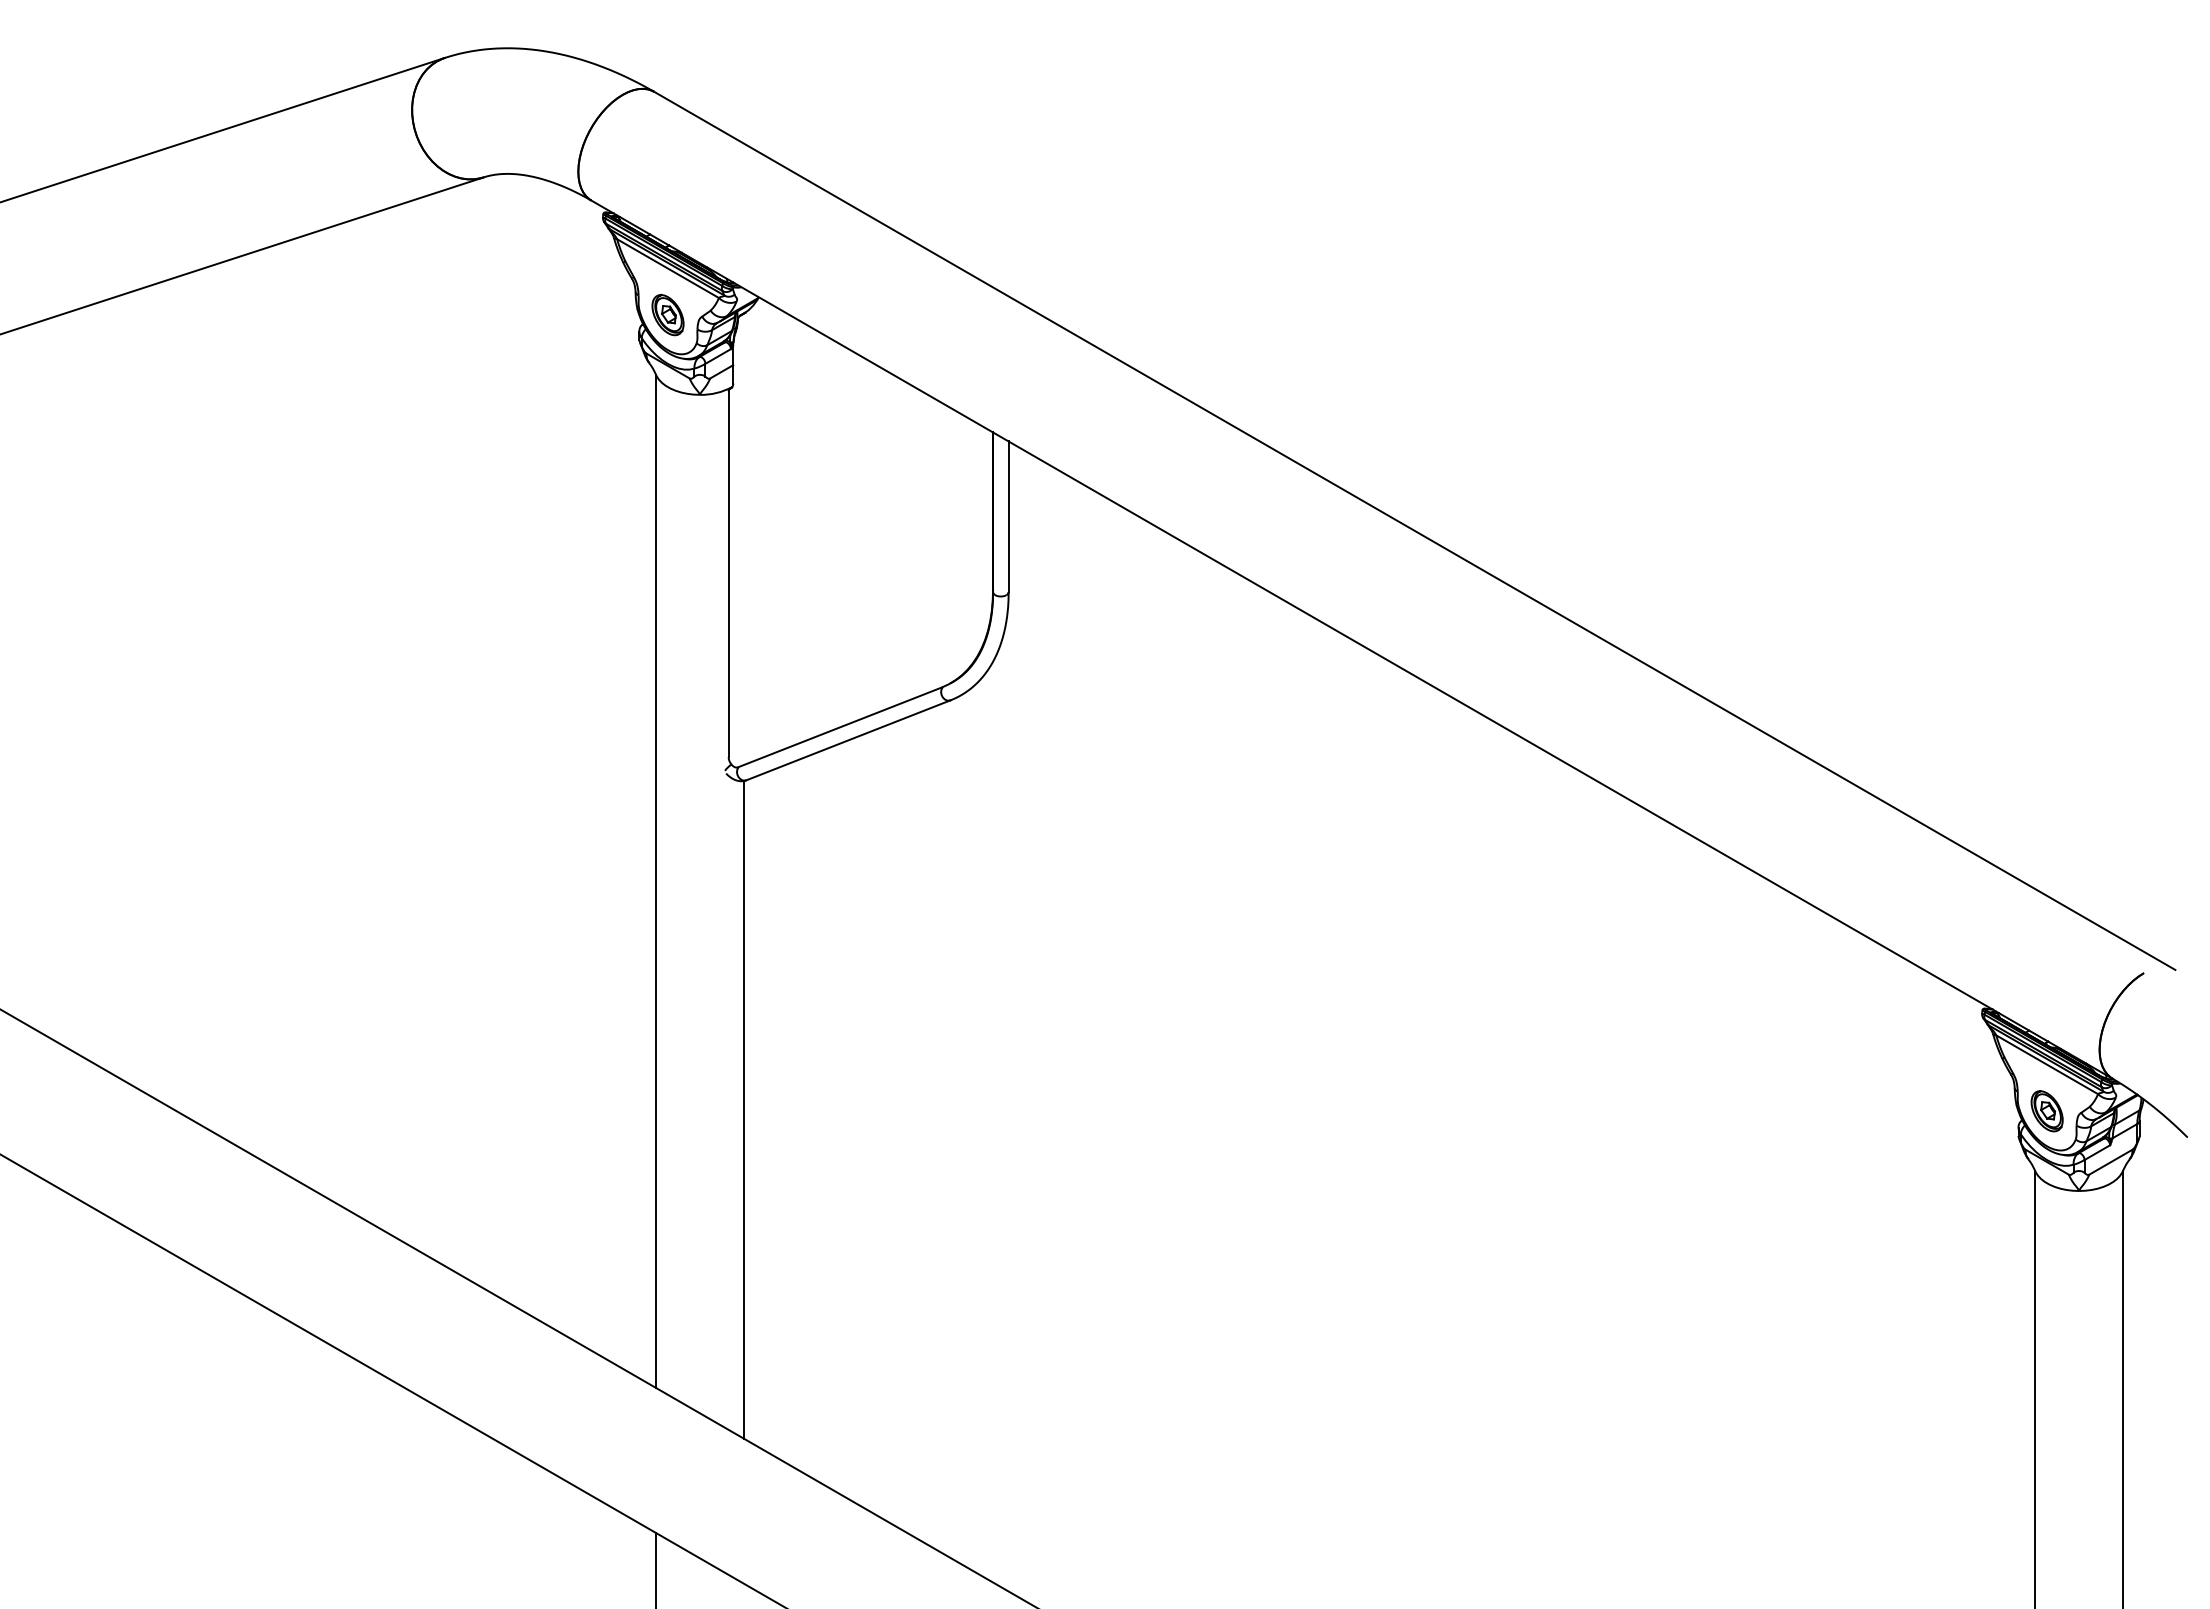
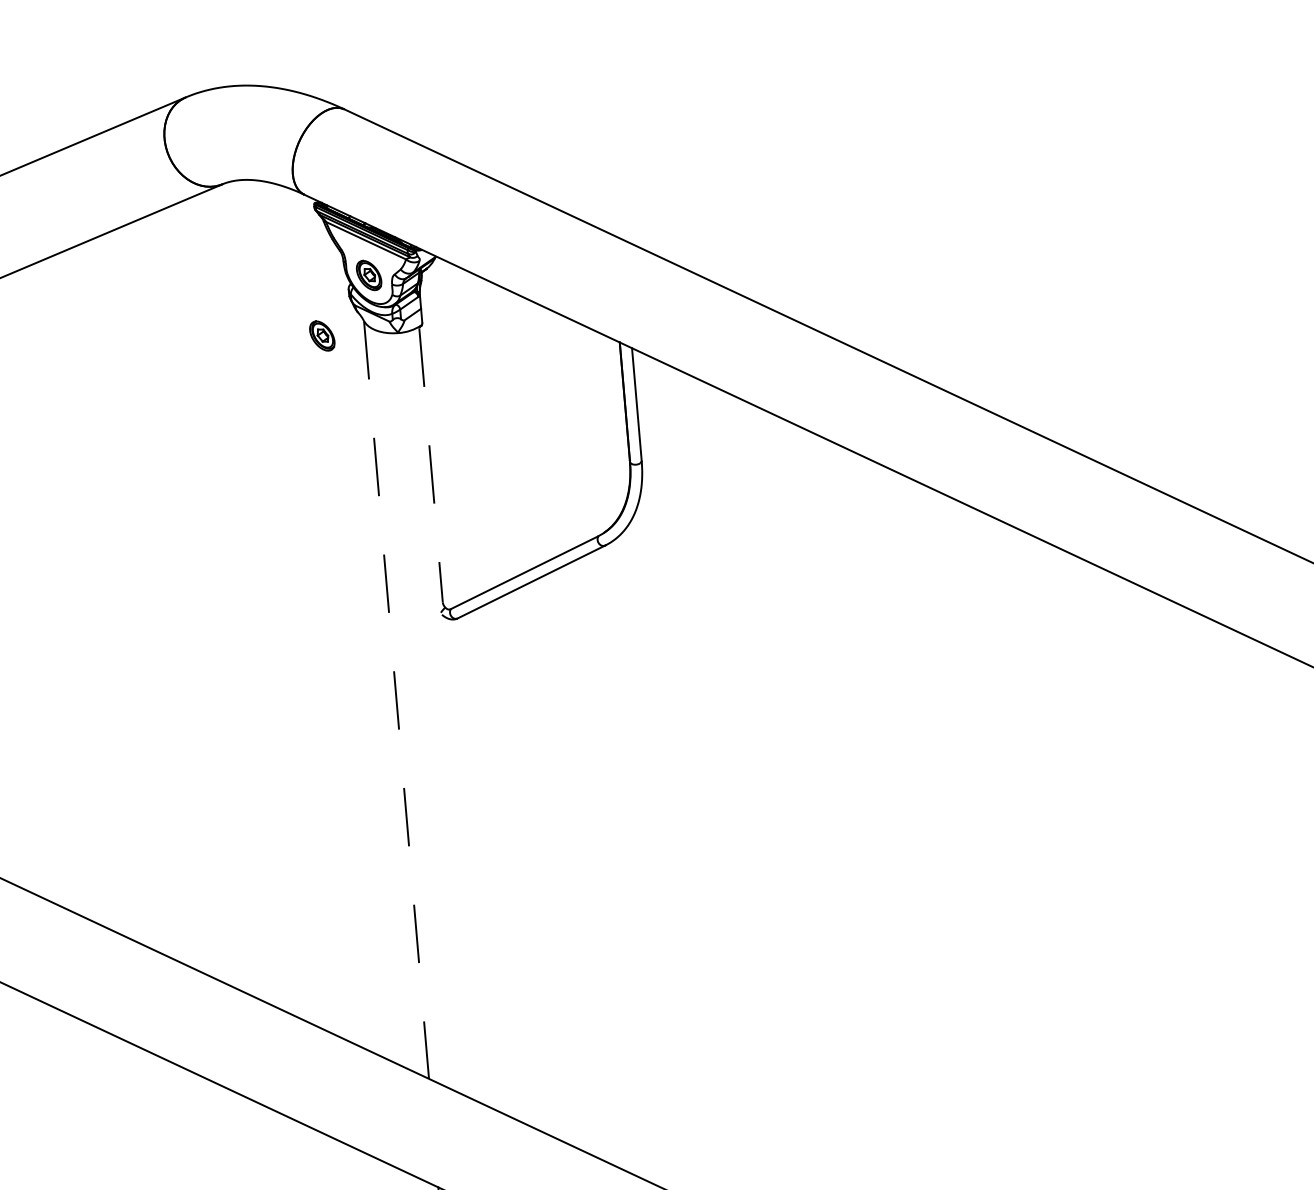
part: (598, 389) -> (321, 335), added
line: (728, 574) -> (430, 465), solid -> dashed
line: (656, 882) -> (396, 700), solid -> dashed
line: (743, 1109) -> (476, 864), removed

